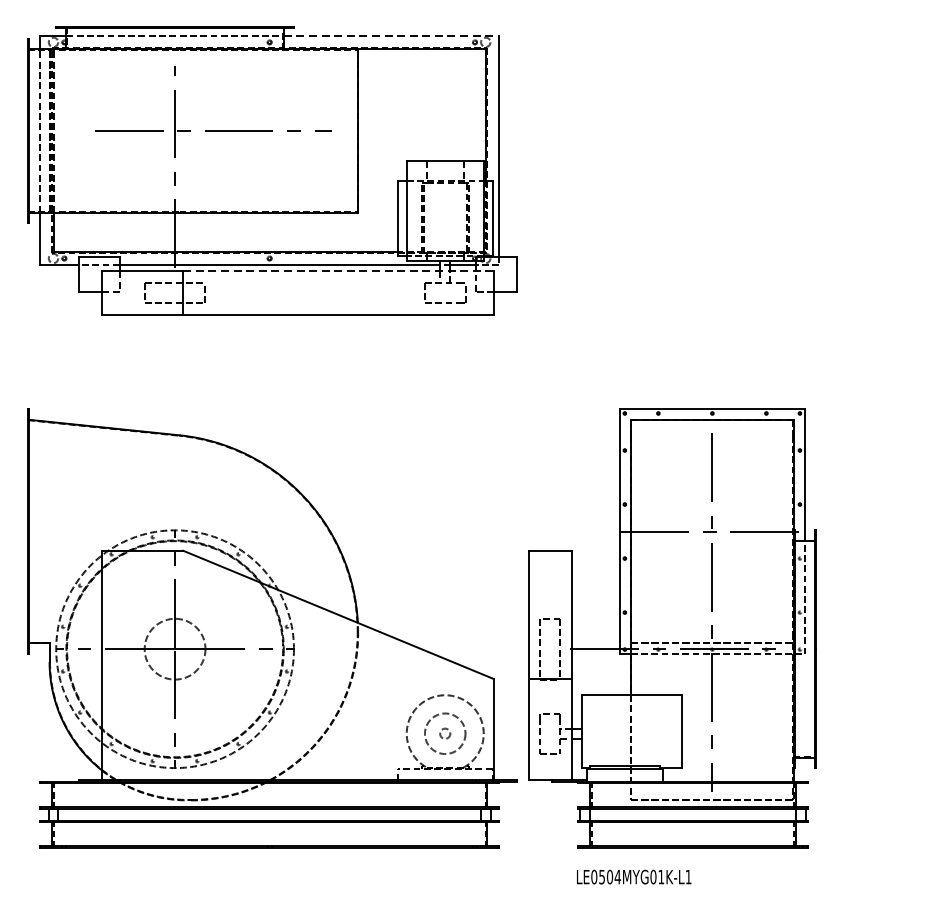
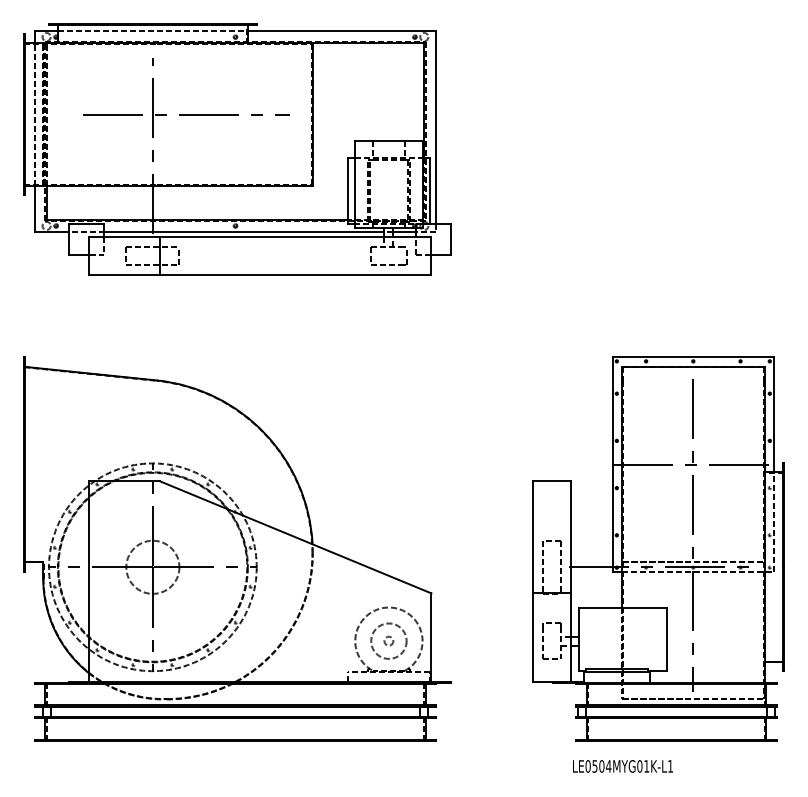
line: (392, 35) -> (342, 31), dashed -> solid
line: (338, 271) -> (295, 237), dashed -> solid
part: (672, 627) -> (658, 548), moved
text: (633, 877) -> (622, 766), moved

